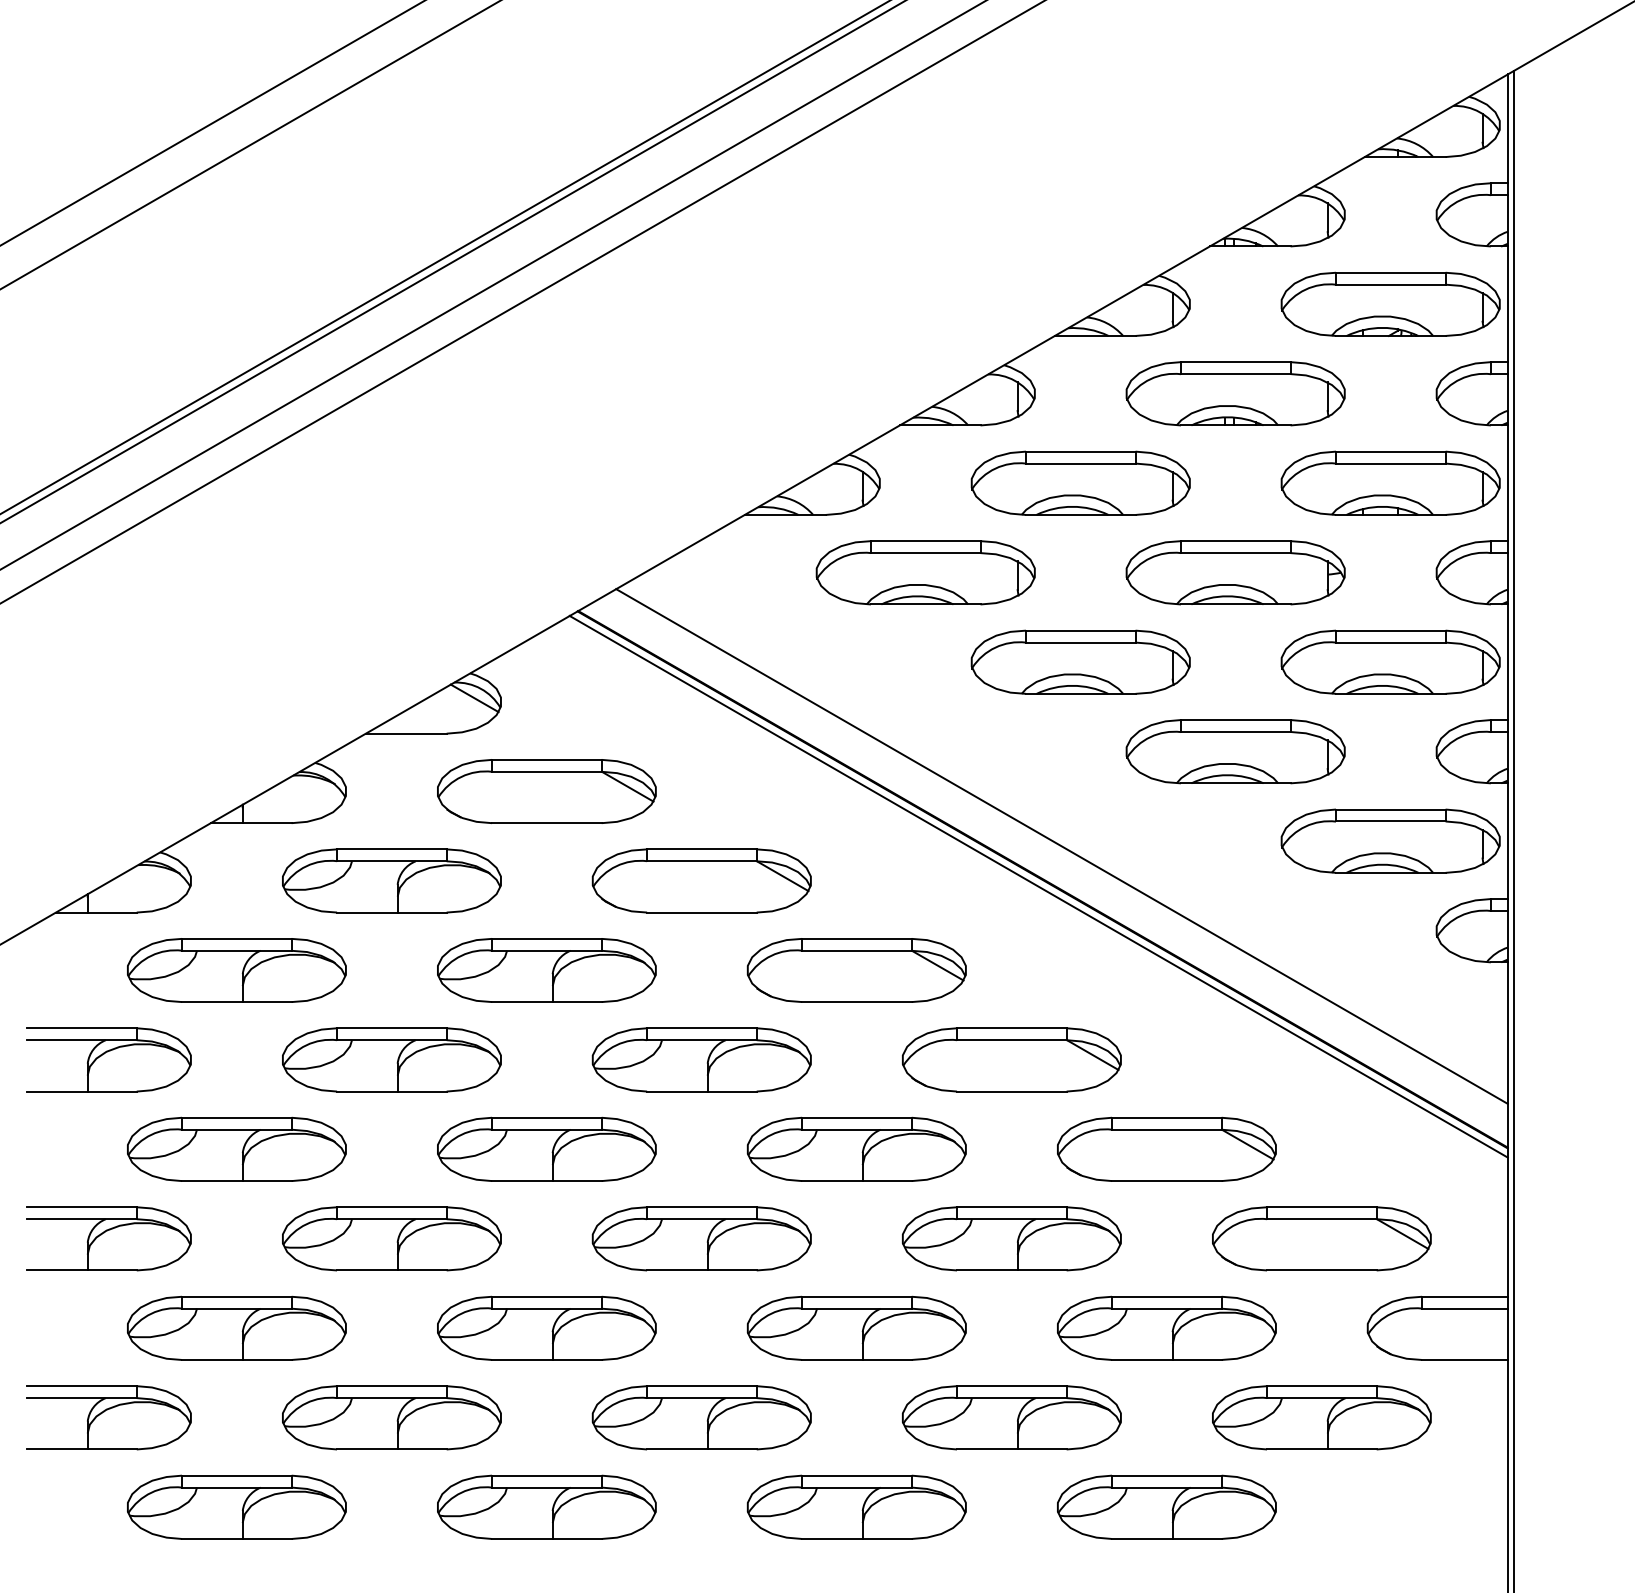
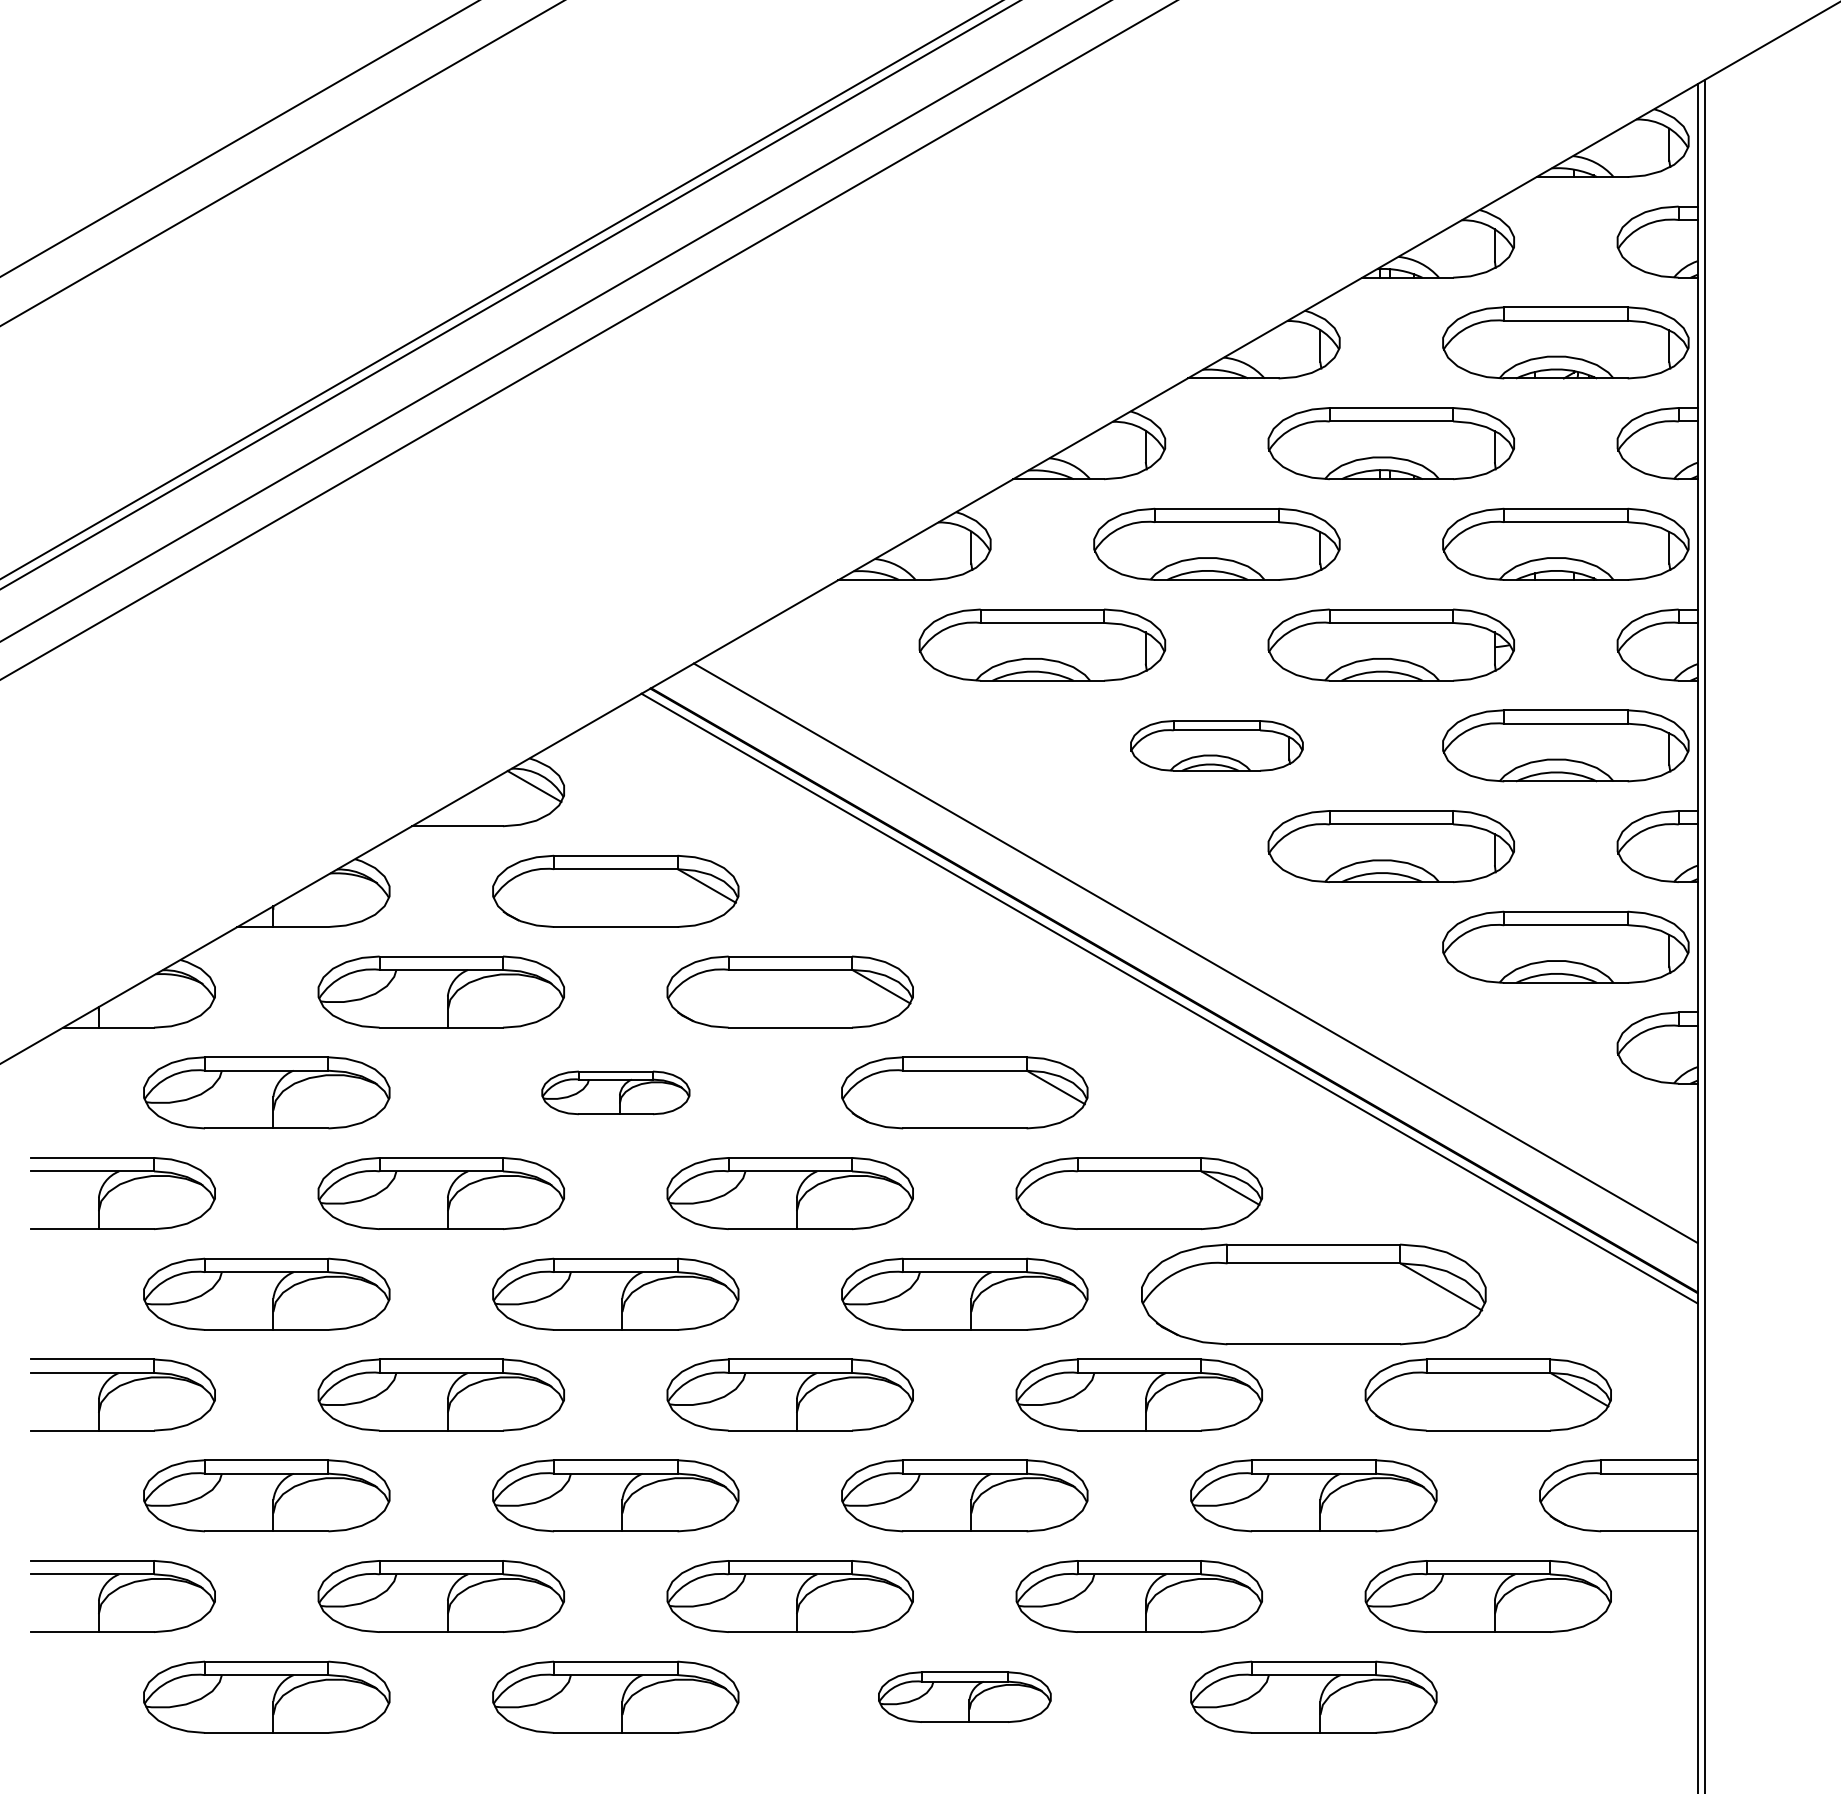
part: (1080, 661) -> (1216, 745), size x0.7
part: (546, 970) -> (615, 1092), size x0.6
part: (1166, 1148) -> (1313, 1293), size x1.4
part: (856, 1506) -> (964, 1696), size x0.7

